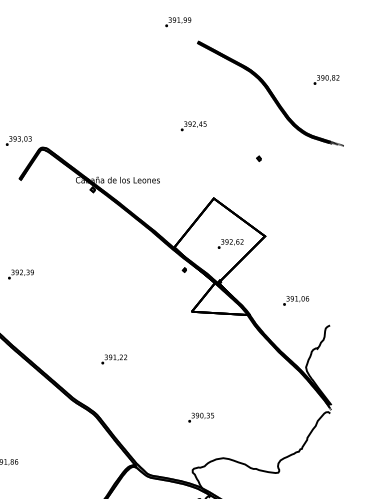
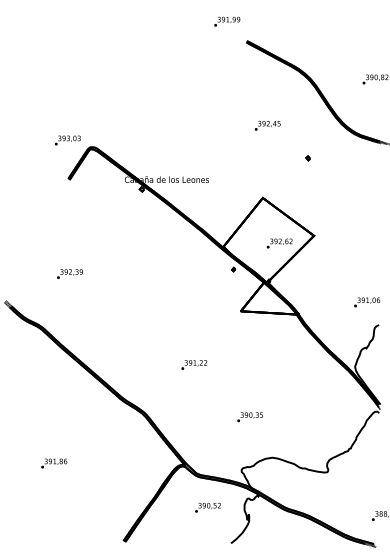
text: (193, 125) -> (267, 125), moved
text: (296, 300) -> (367, 302), moved
text: (114, 358) -> (194, 364), moved

